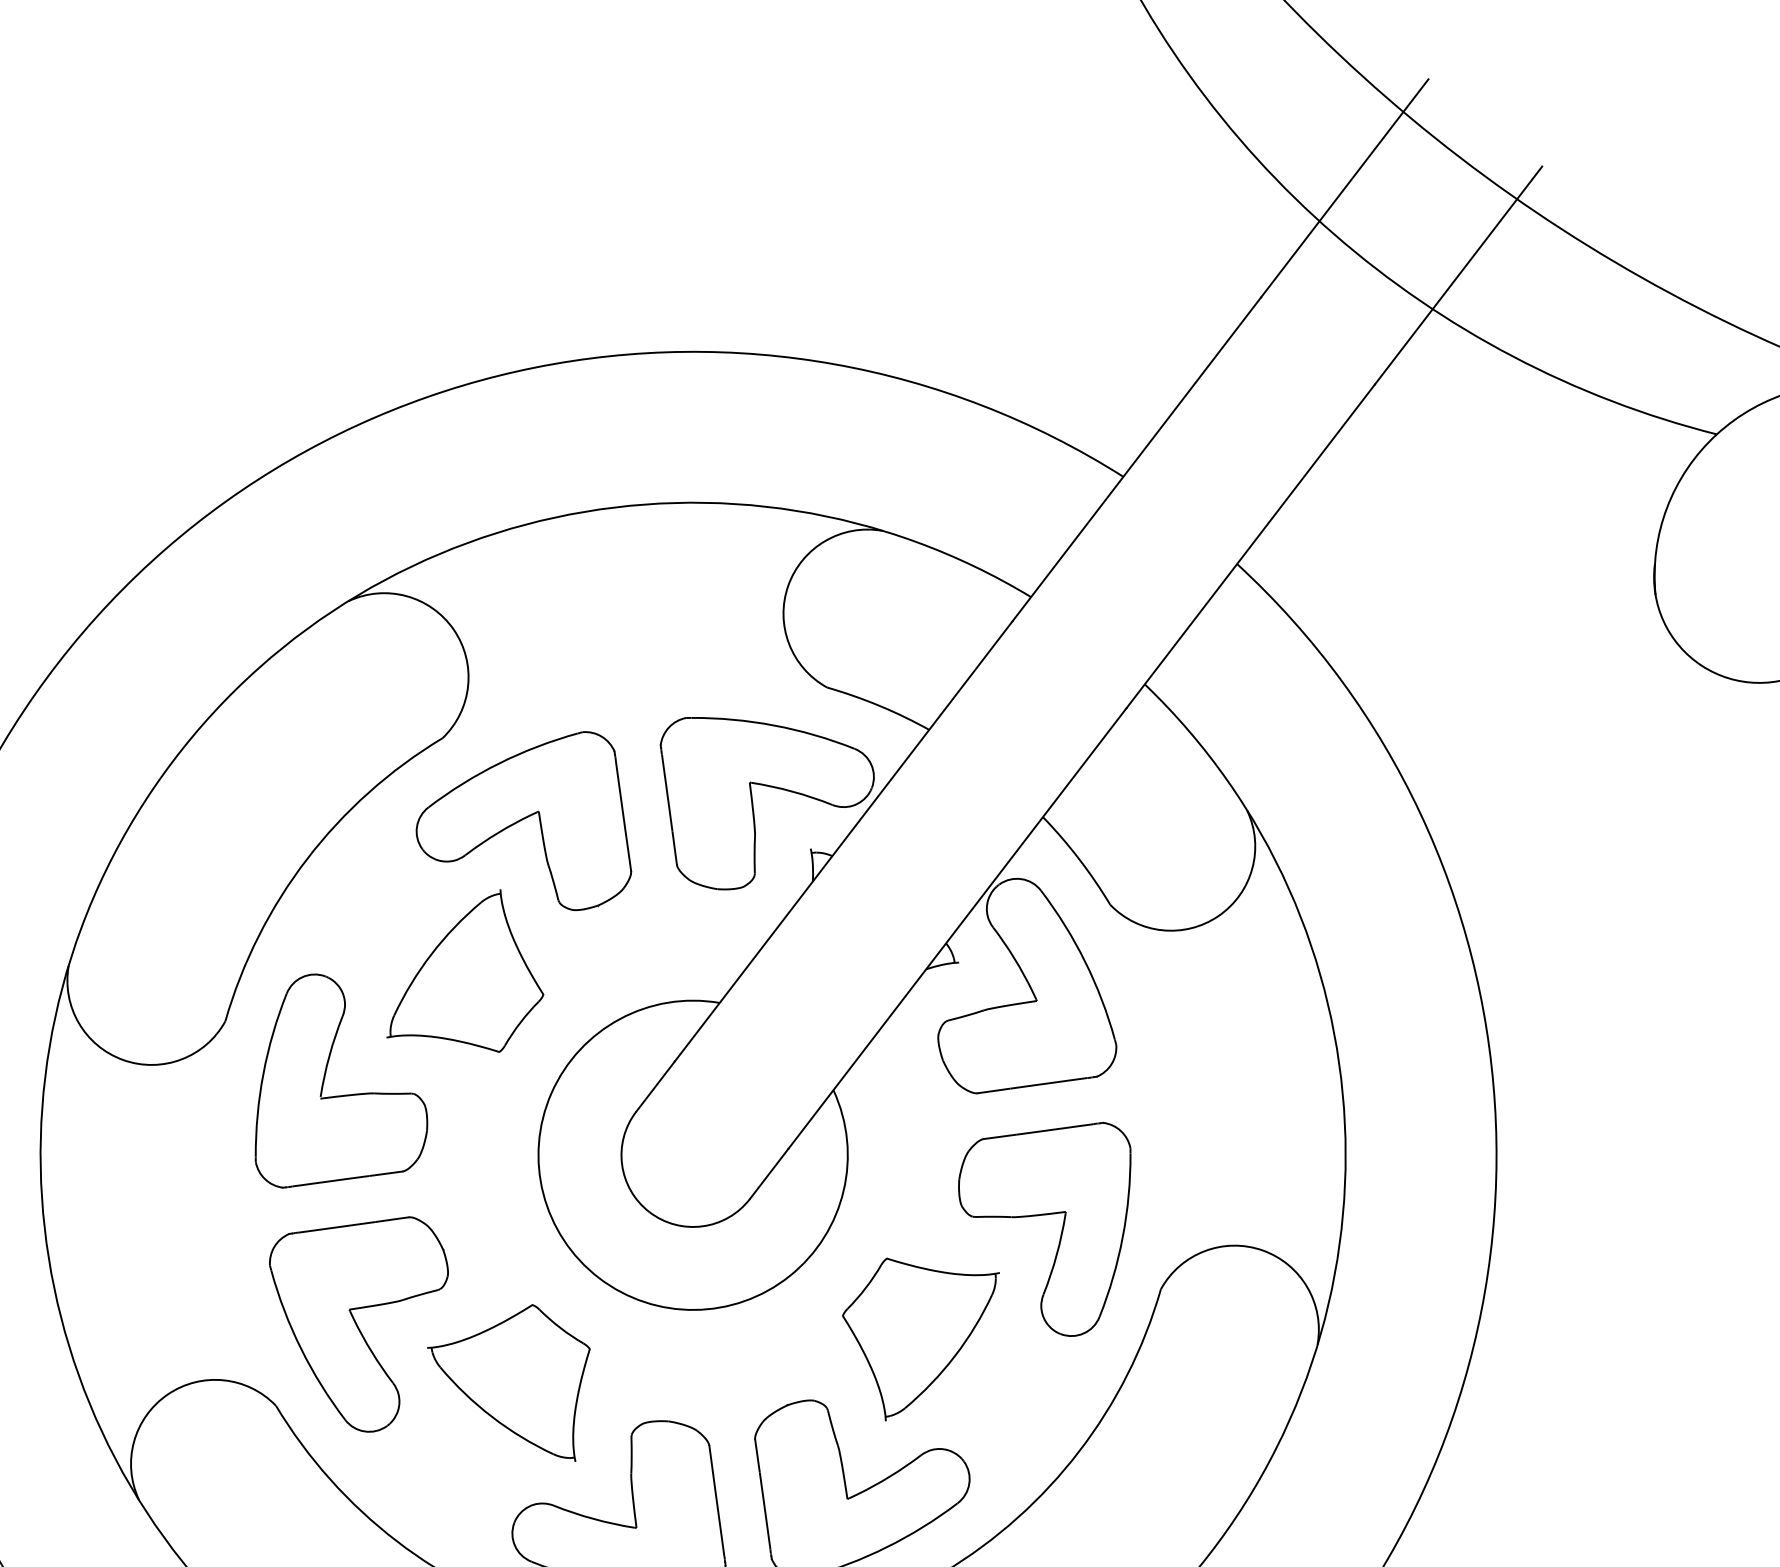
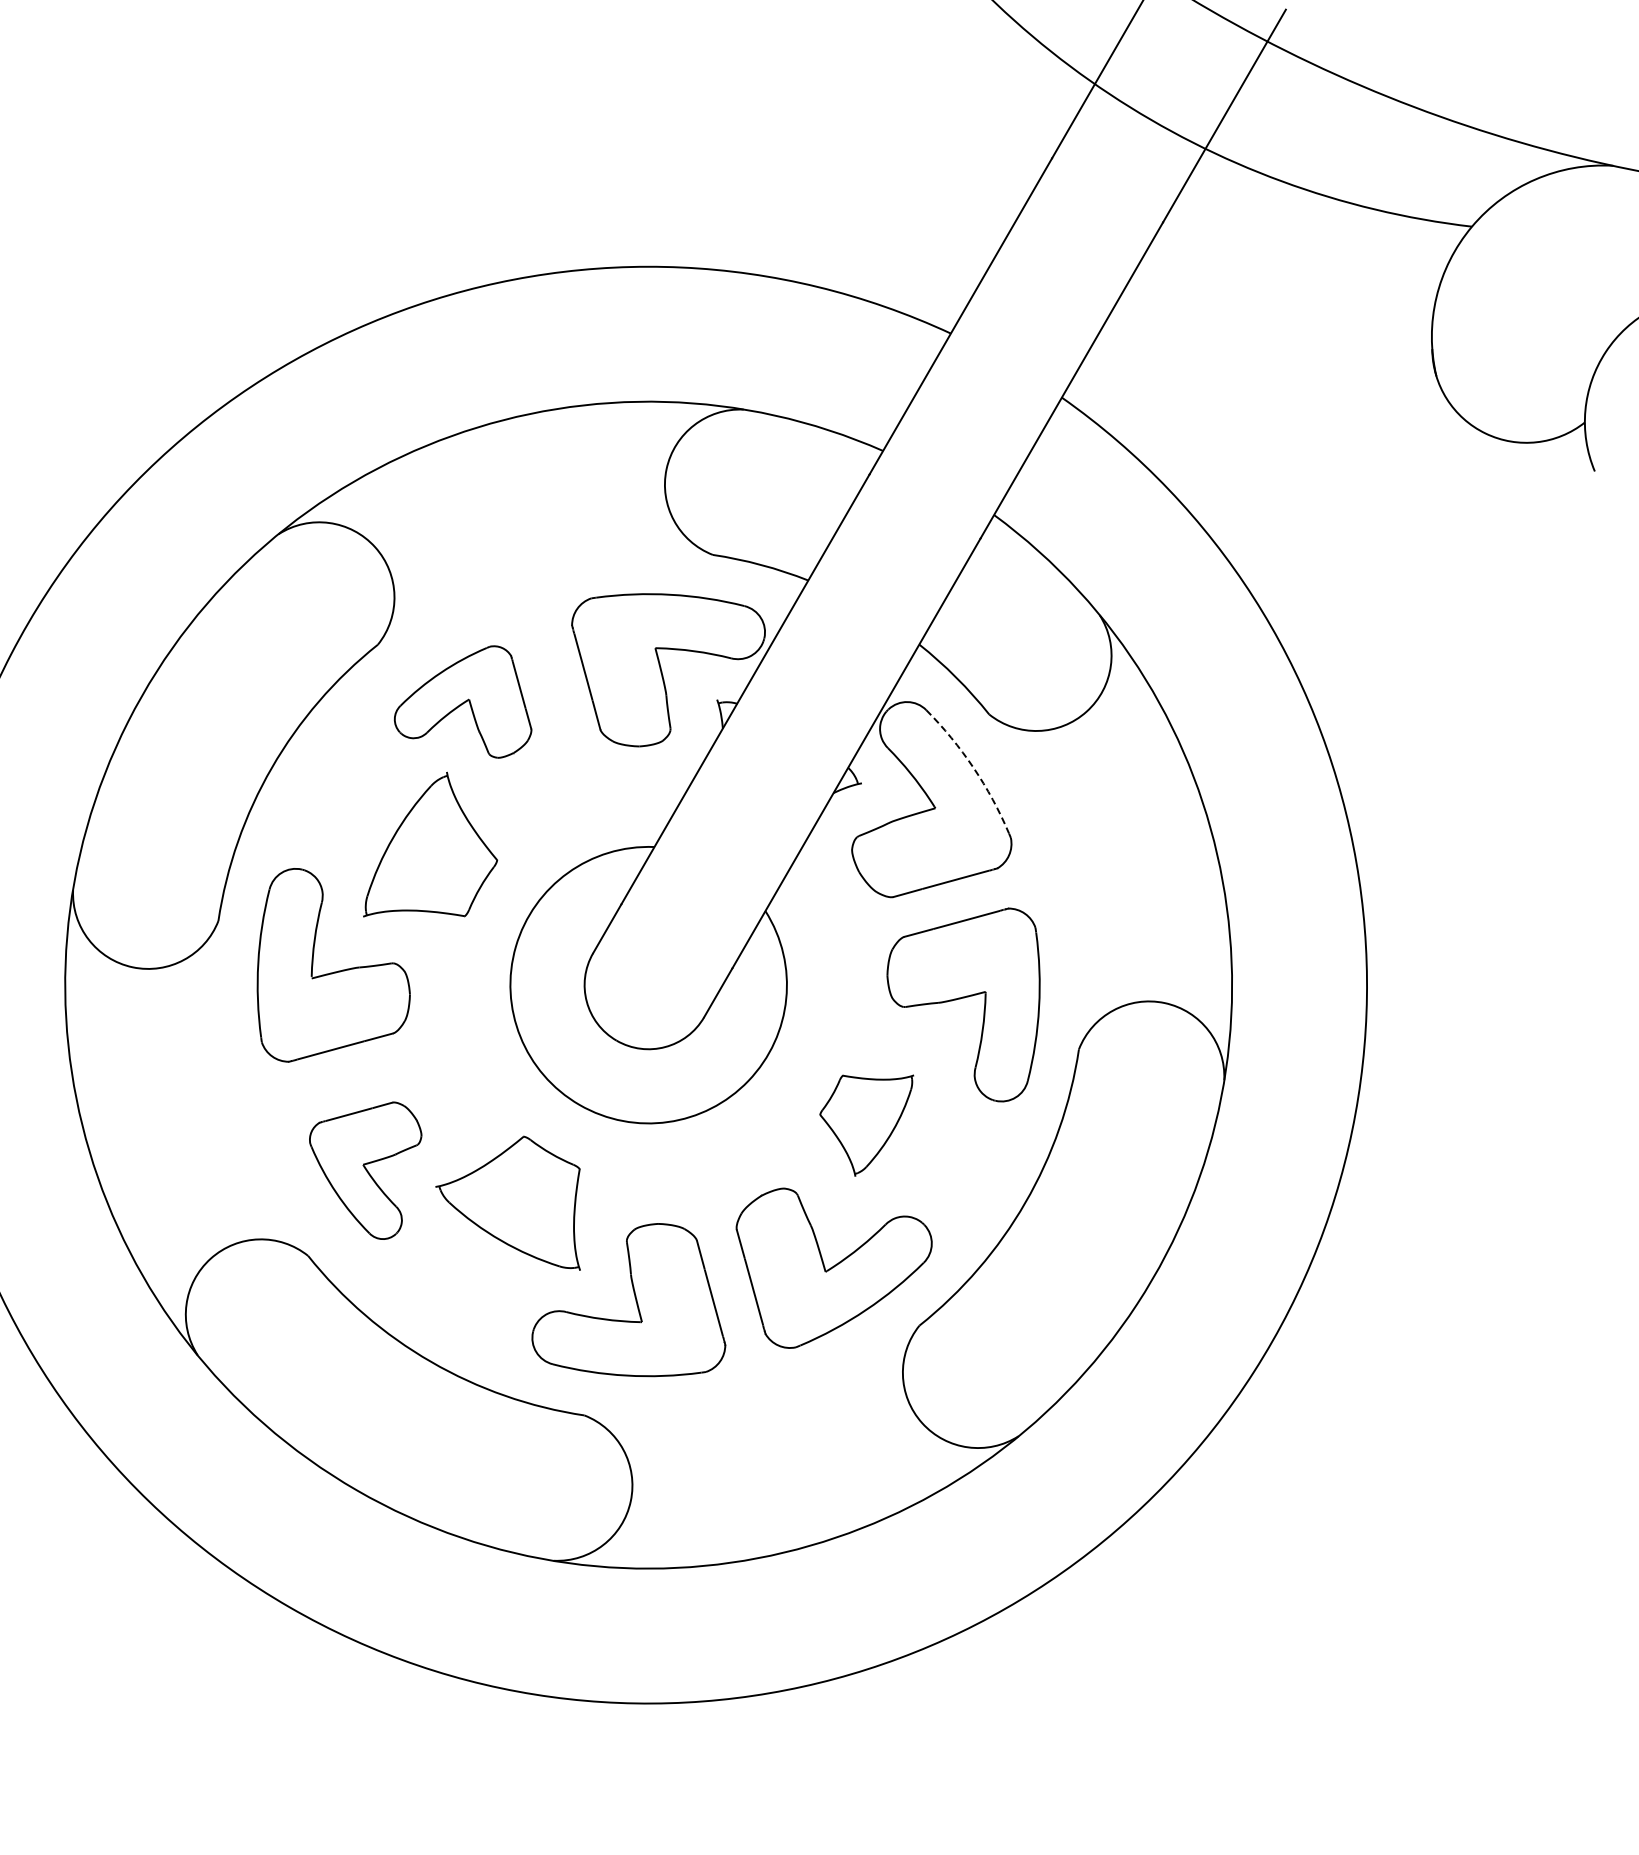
part: (528, 813) -> (462, 701), size x0.7
arc: (1085, 961) -> (973, 767), solid -> dashed
part: (352, 1319) -> (365, 1170), size x0.7
part: (914, 1342) -> (866, 1125), size x0.7

